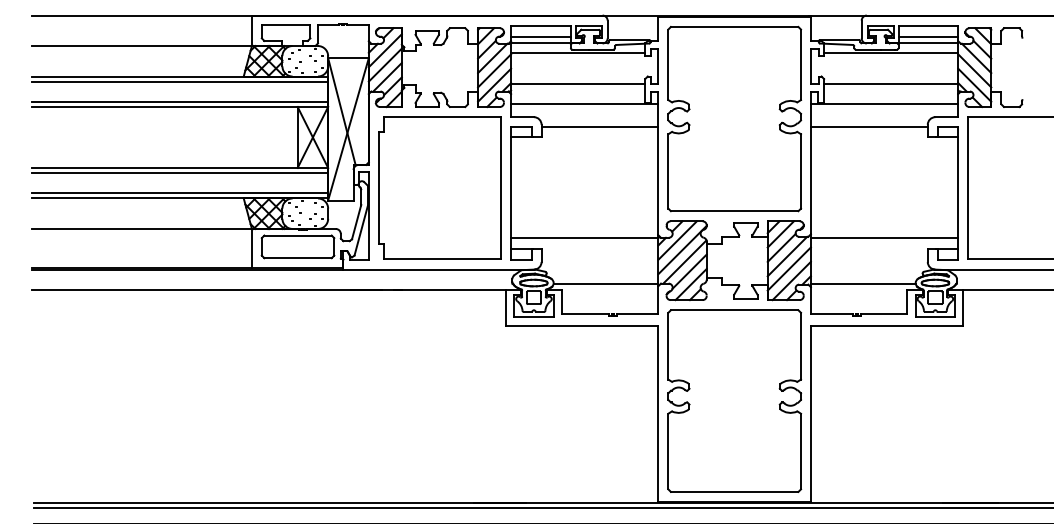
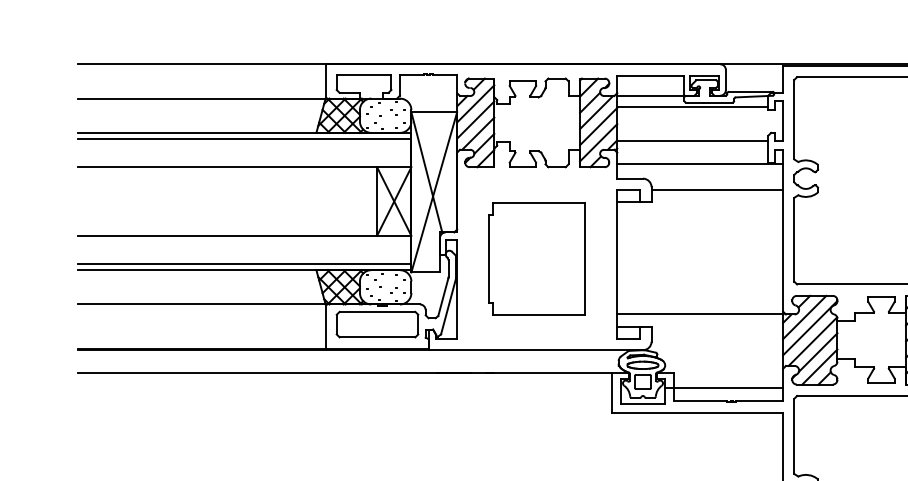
line: (540, 36) -> (650, 87), removed
line: (179, 101) -> (244, 161), removed
line: (179, 173) -> (244, 242), removed
part: (439, 187) -> (536, 257), size x0.7
line: (605, 283) -> (723, 388), moved

